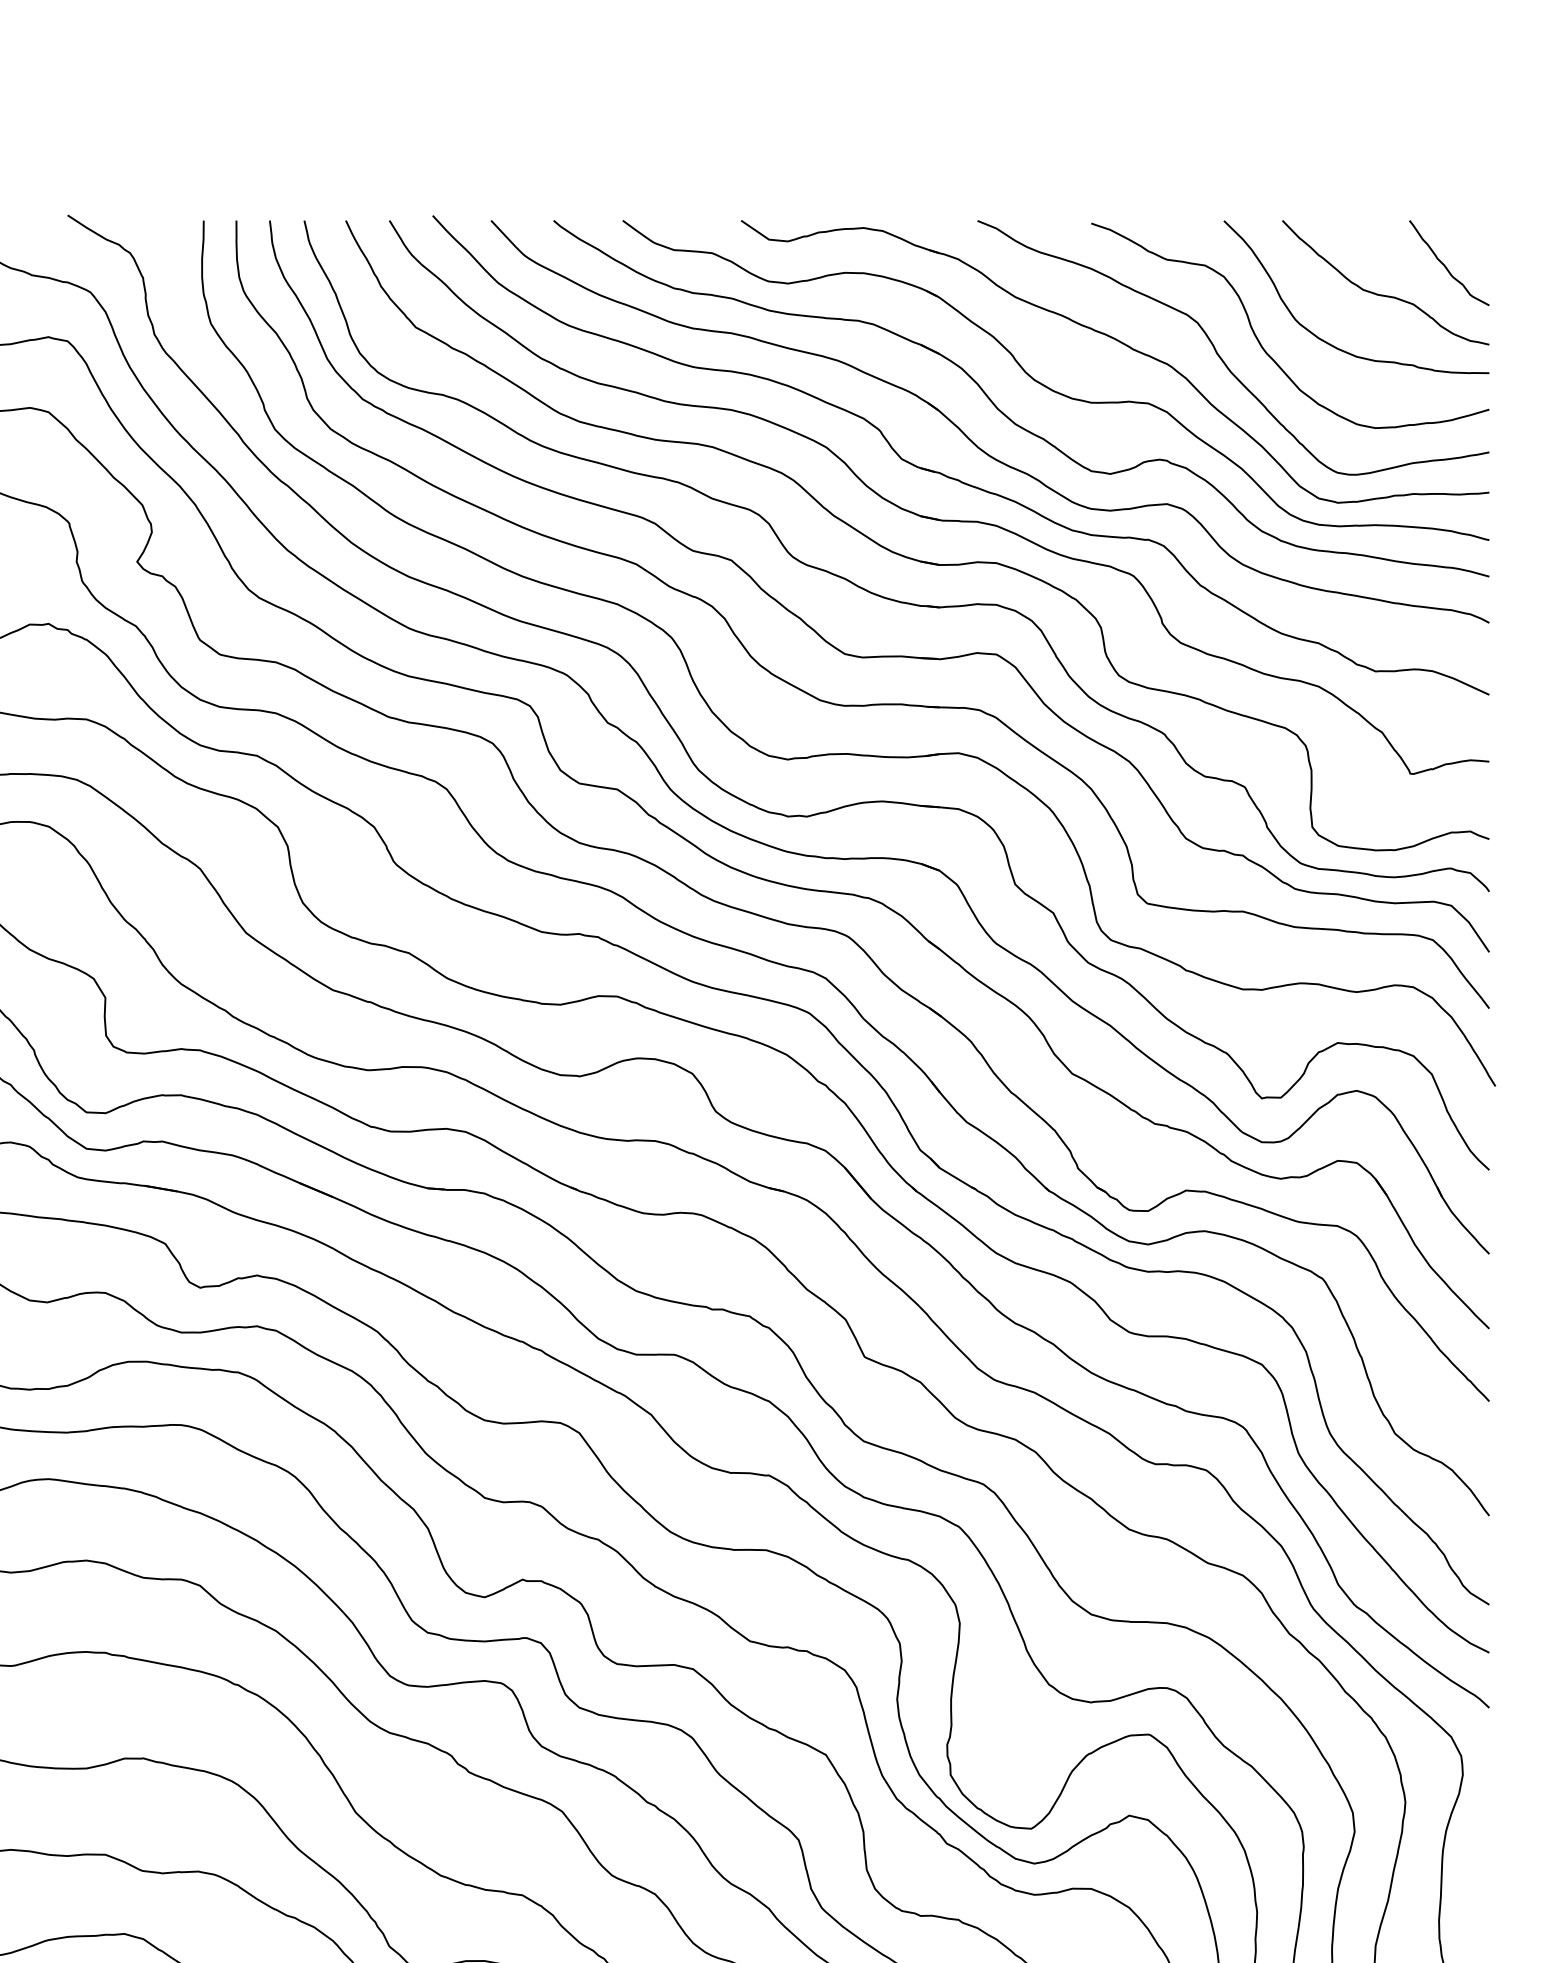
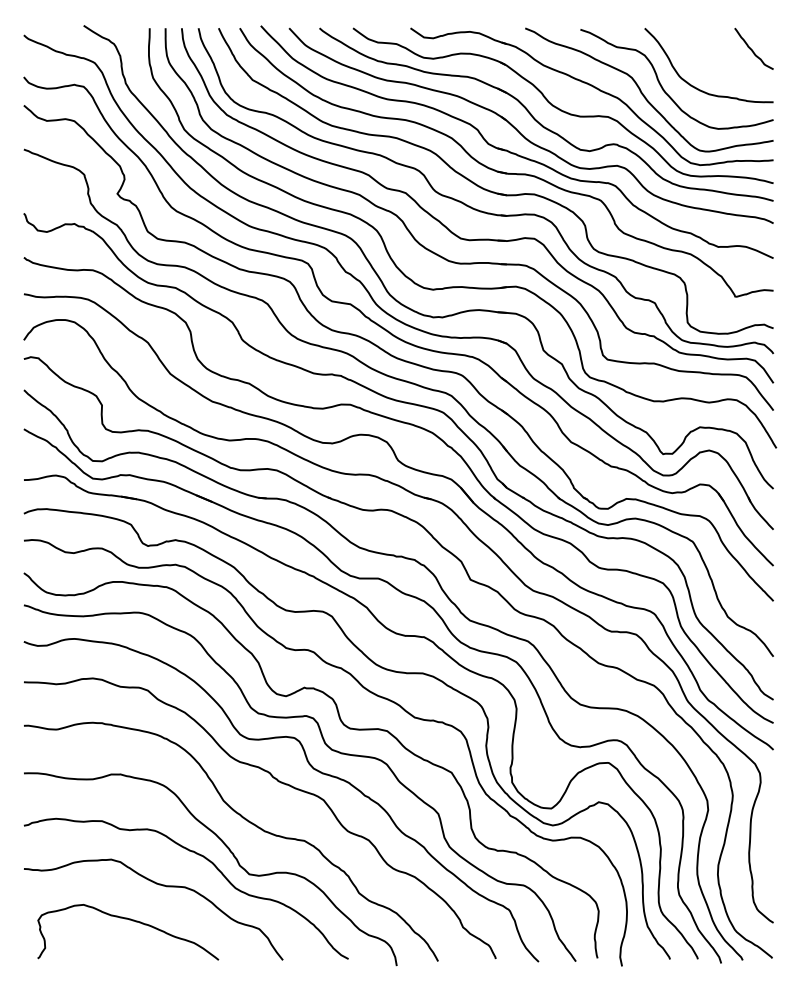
curve: (1384, 293) -> (722, 63), removed

